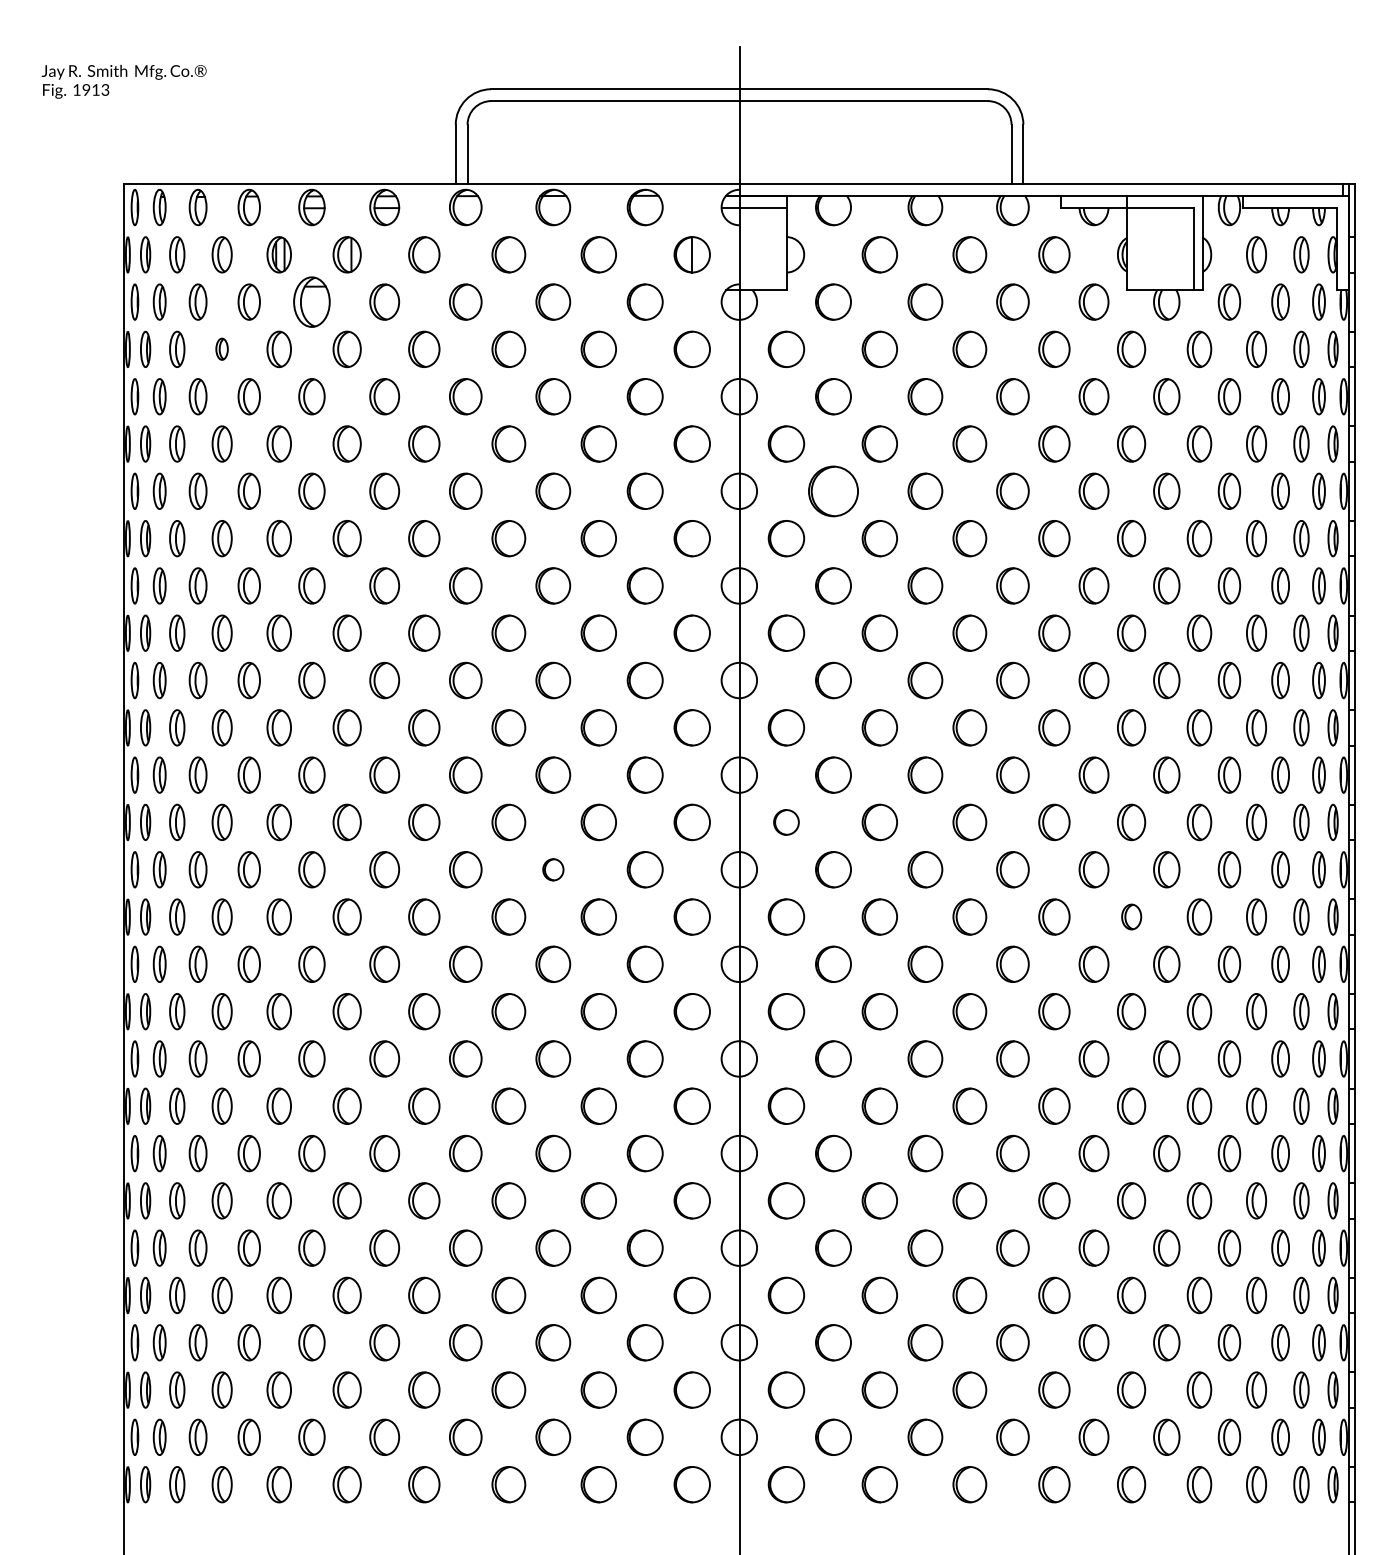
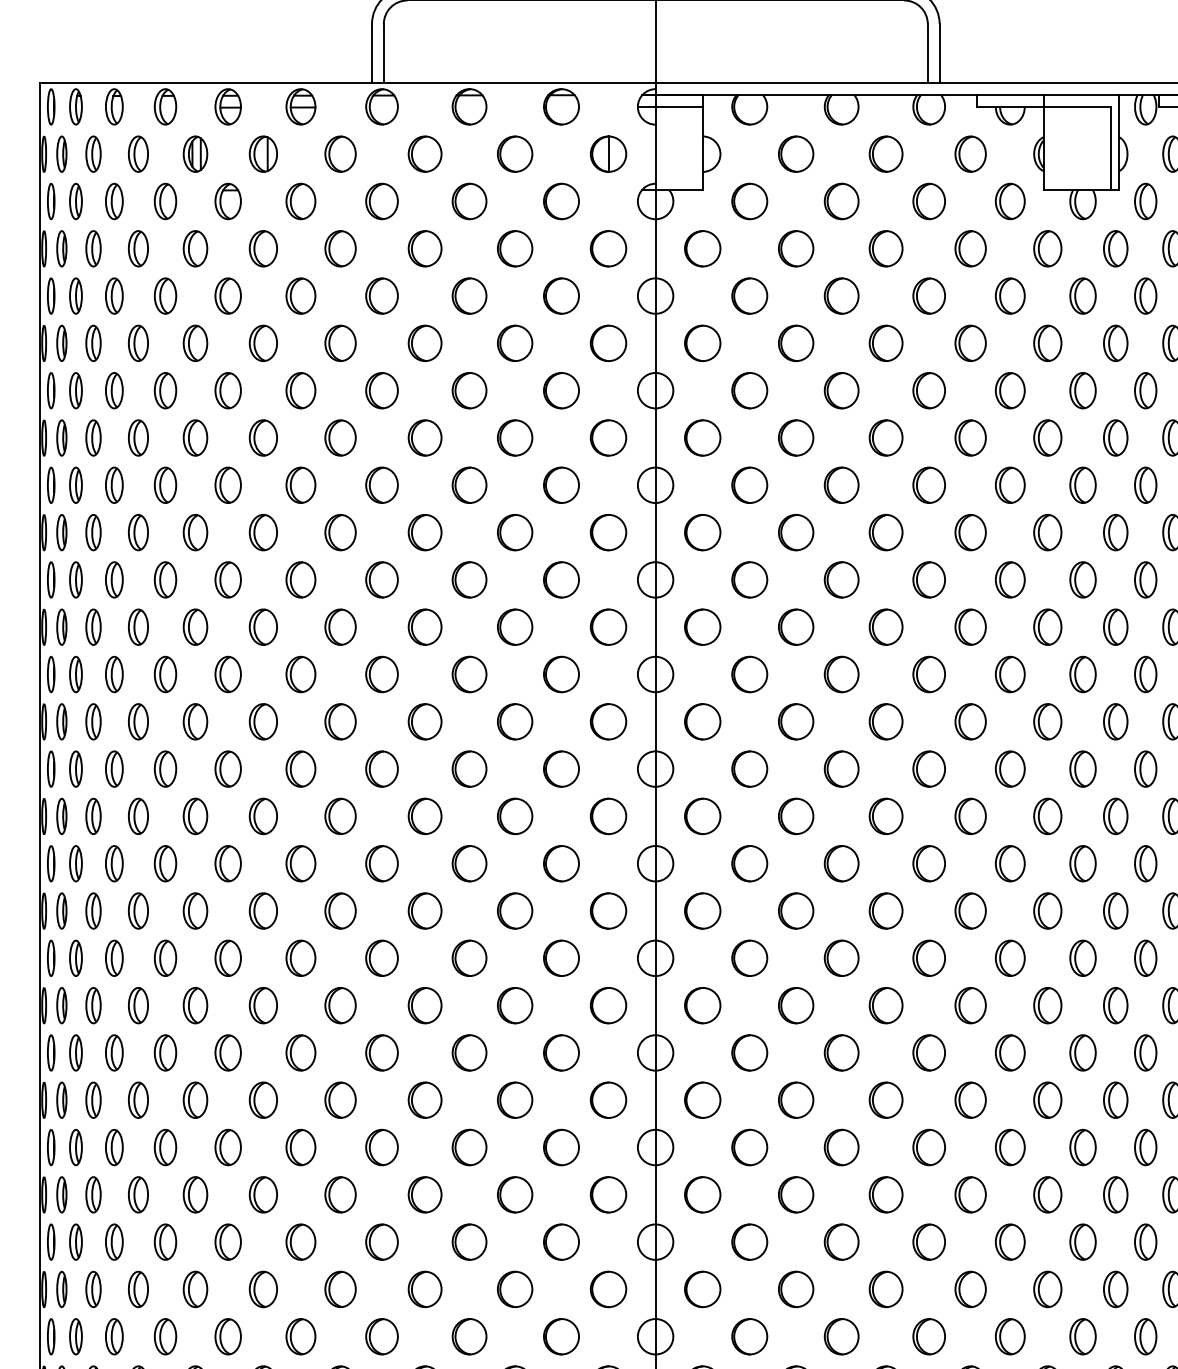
part: (311, 301) -> (227, 200), size x0.71
part: (221, 348) -> (137, 247), size x1.67
part: (833, 490) -> (749, 389), size x0.71
part: (786, 822) -> (702, 721), size x1.43
part: (553, 869) -> (469, 768), size x1.67
part: (1131, 916) -> (1047, 815), size x1.43

